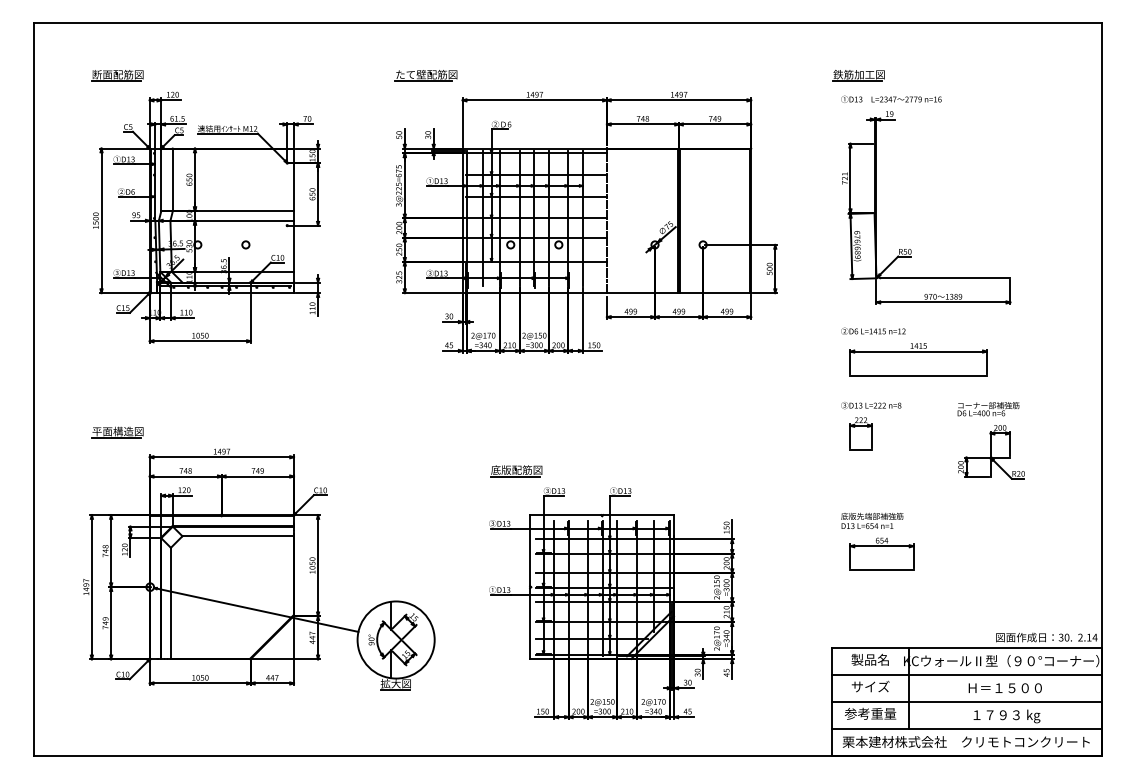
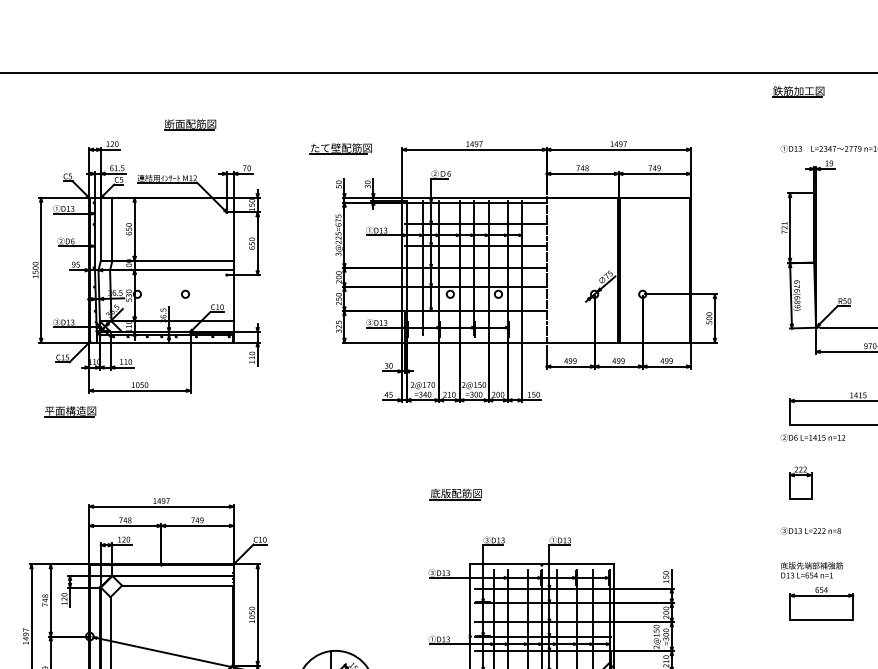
part: (117, 75) -> (190, 124), moved
part: (425, 75) -> (340, 148), moved
part: (858, 75) -> (798, 91), moved
text: (873, 330) -> (813, 436), moved
text: (871, 405) -> (811, 530), moved
part: (117, 432) -> (70, 411), moved
part: (516, 471) -> (456, 494), moved

